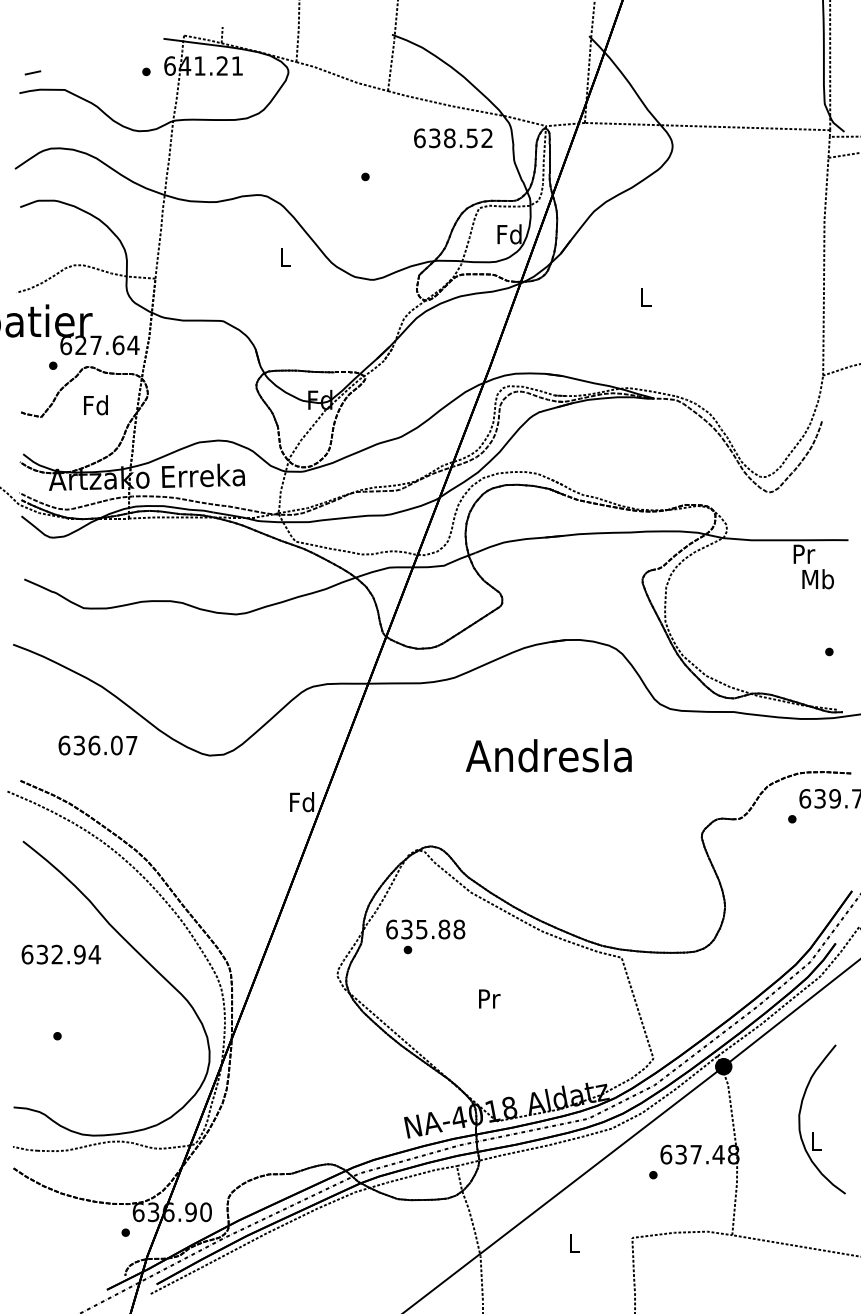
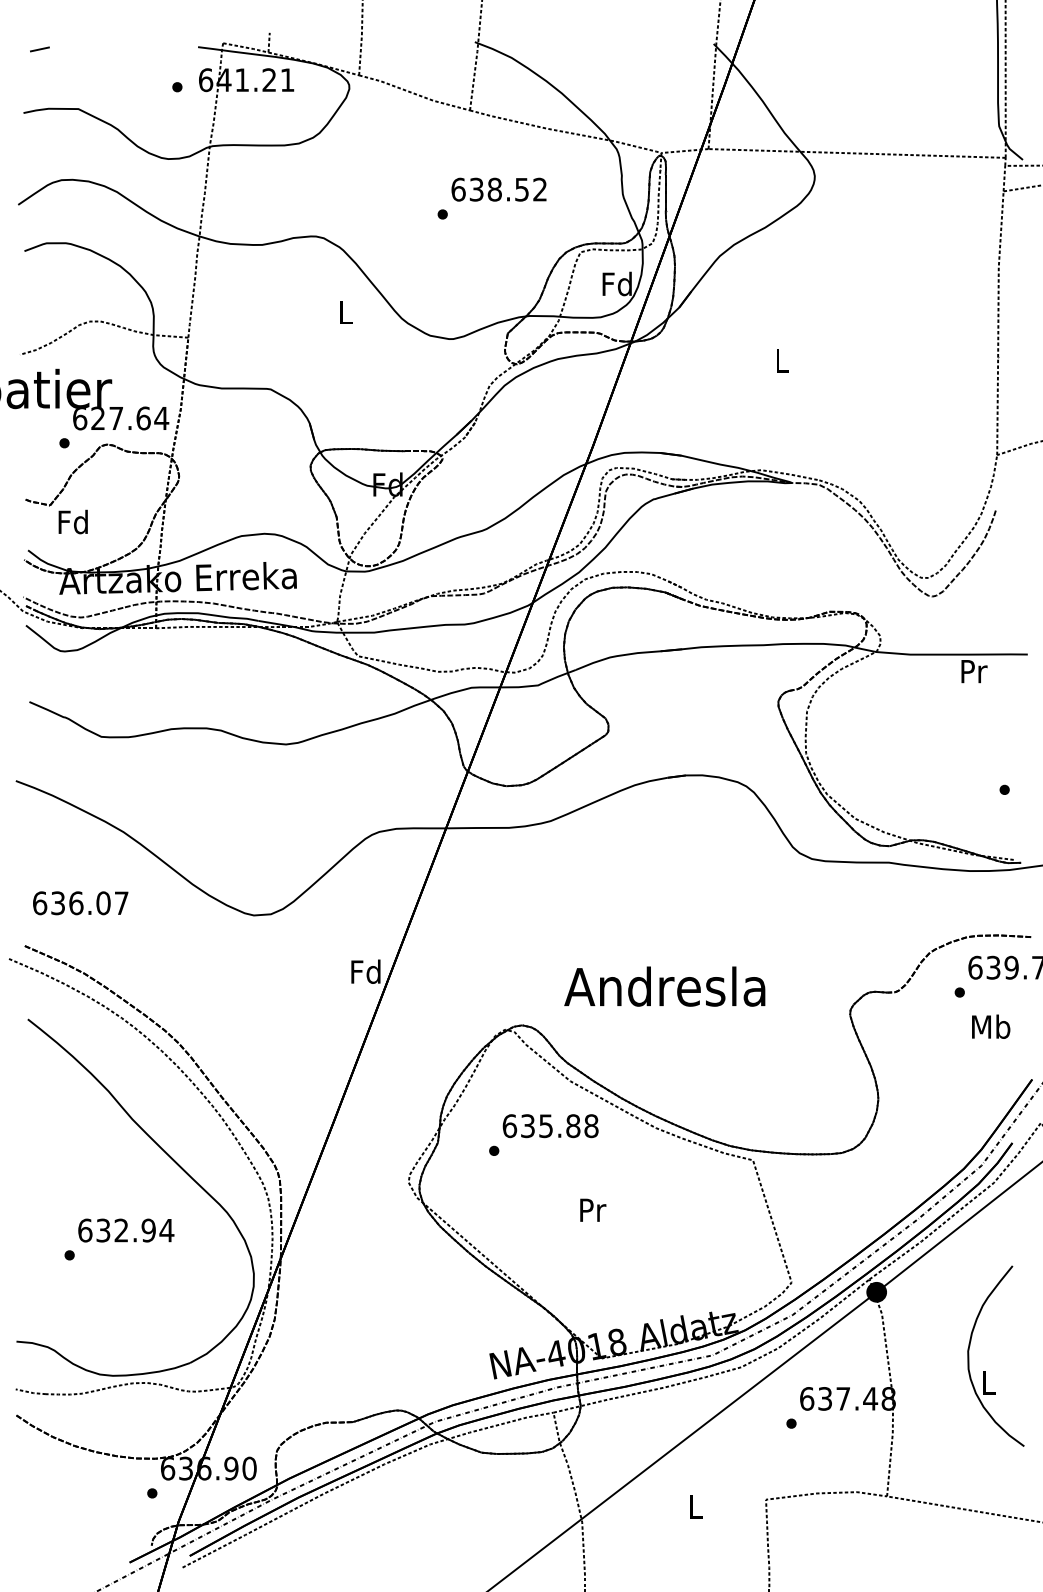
line: (32, 72) -> (39, 49), moved
text: (452, 138) -> (498, 189), moved
text: (95, 404) -> (72, 521), moved
text: (818, 578) -> (991, 1026), moved
text: (97, 745) -> (80, 903), moved
text: (548, 755) -> (664, 986), moved
text: (425, 929) -> (550, 1126), moved
text: (61, 954) -> (126, 1230), moved

